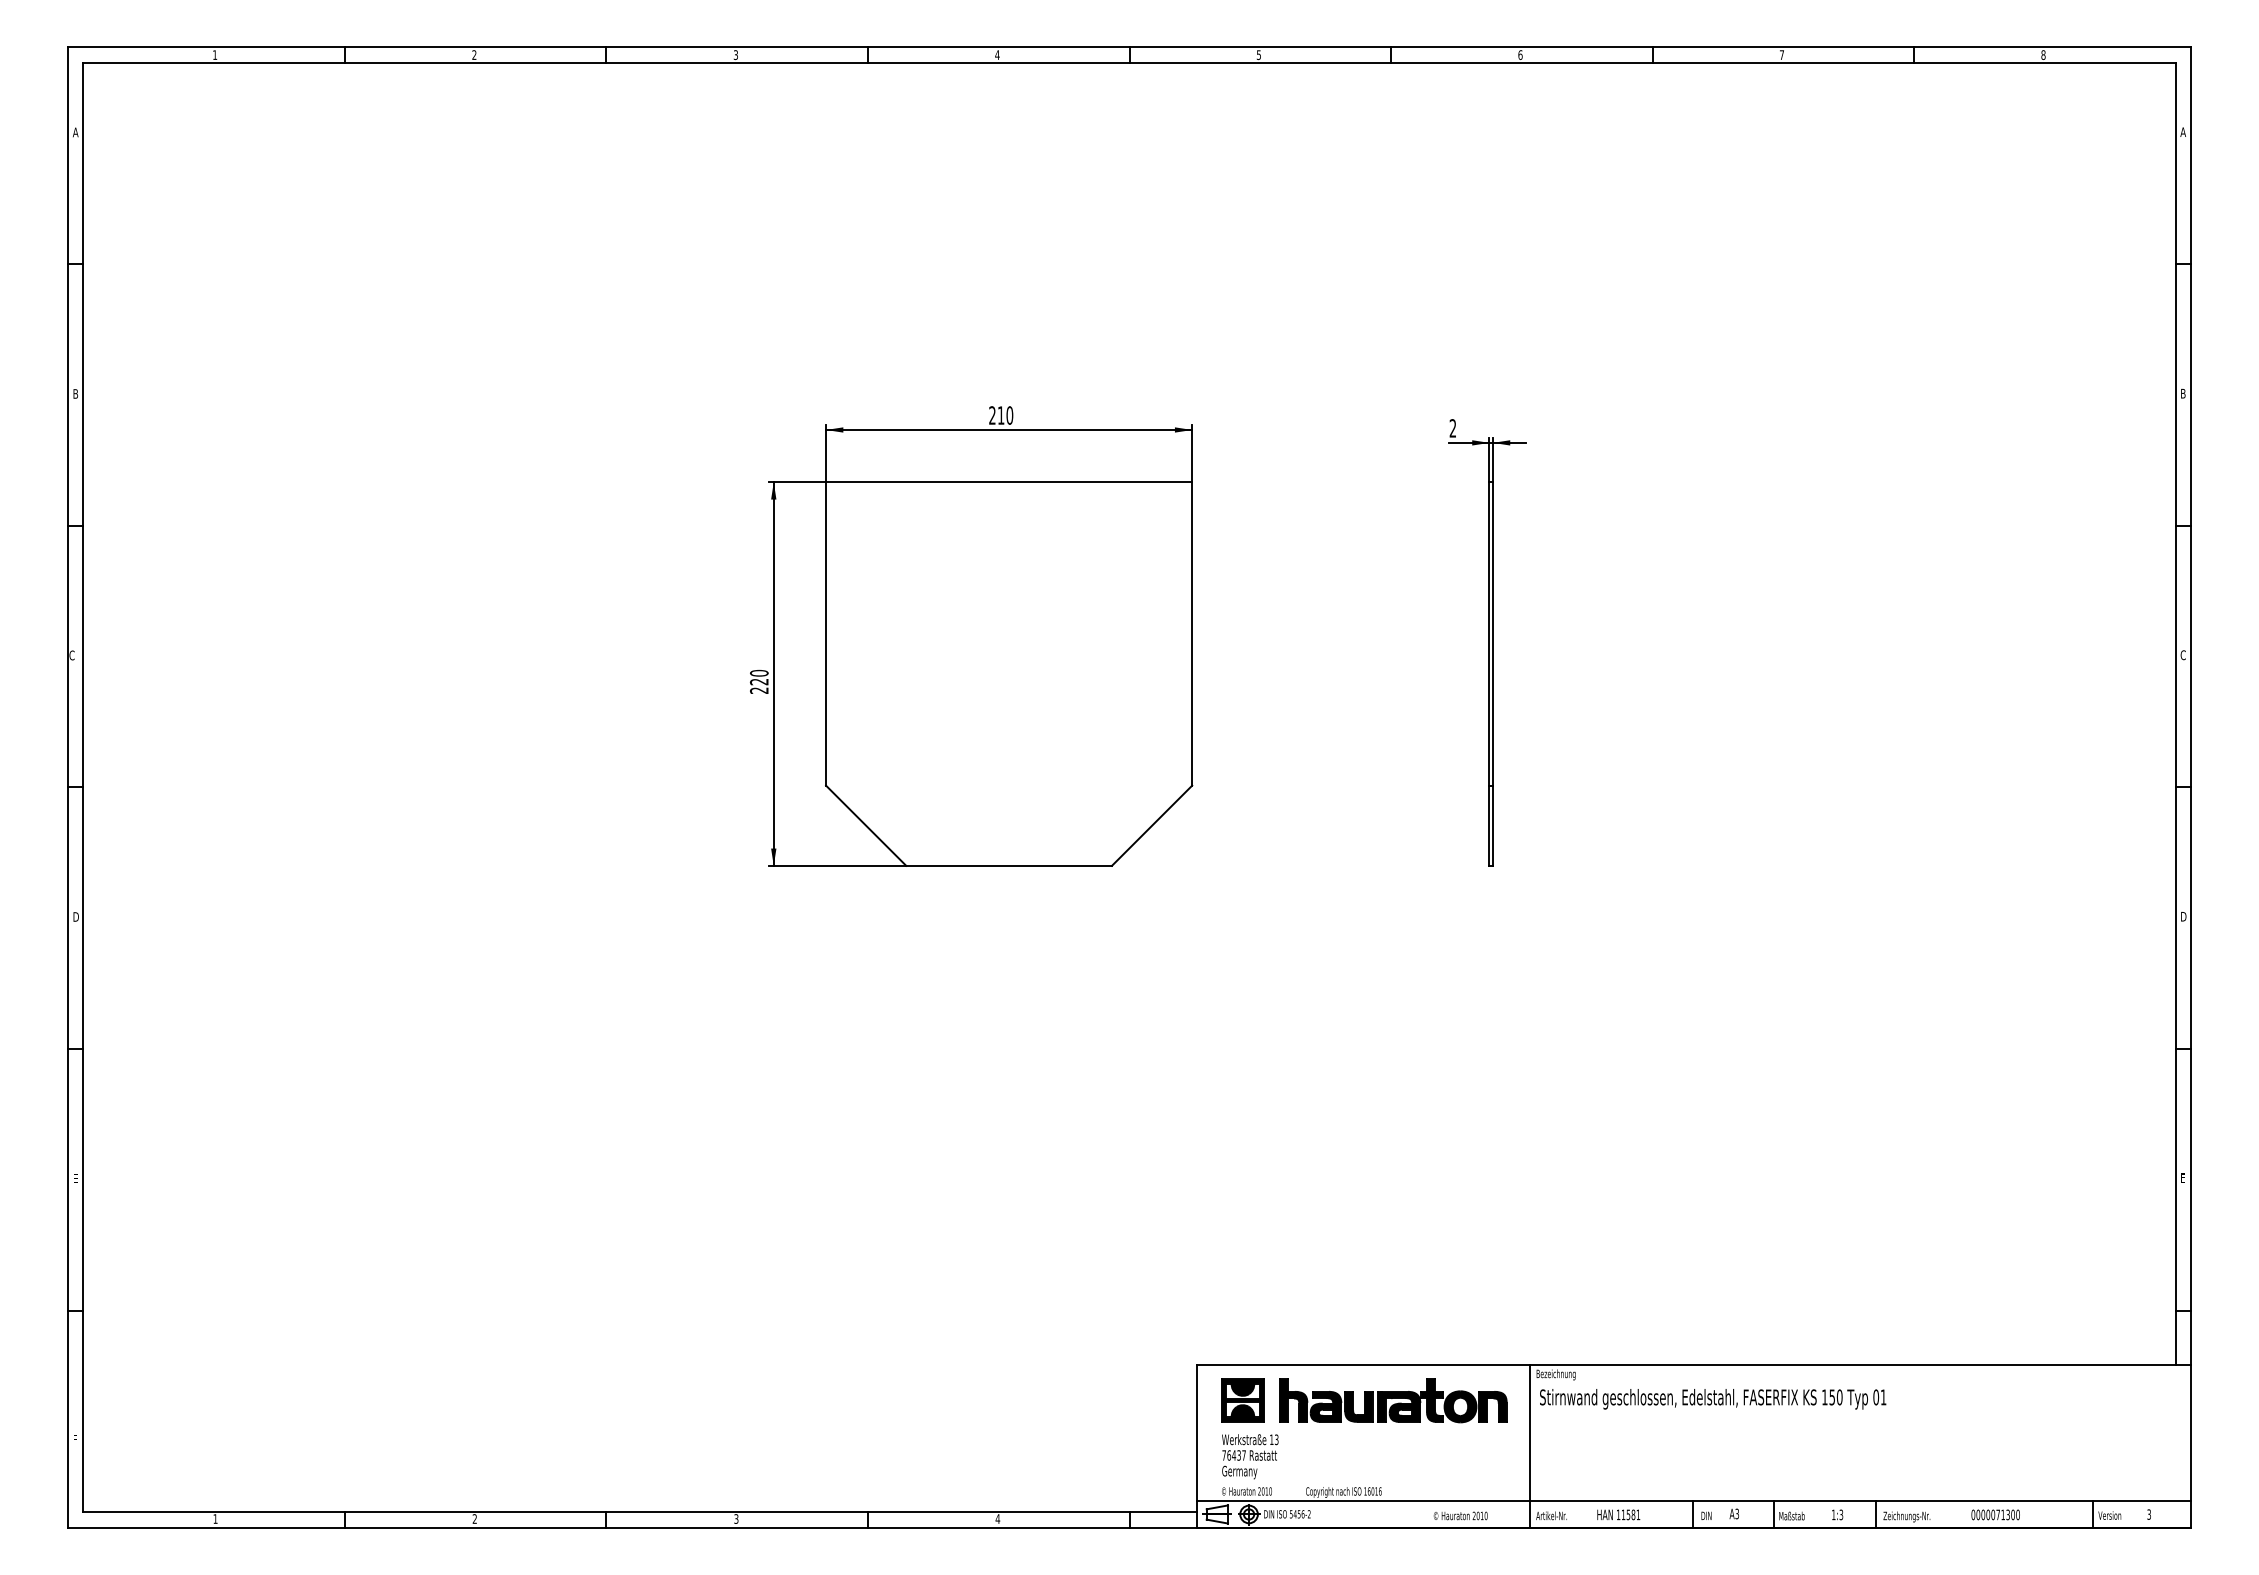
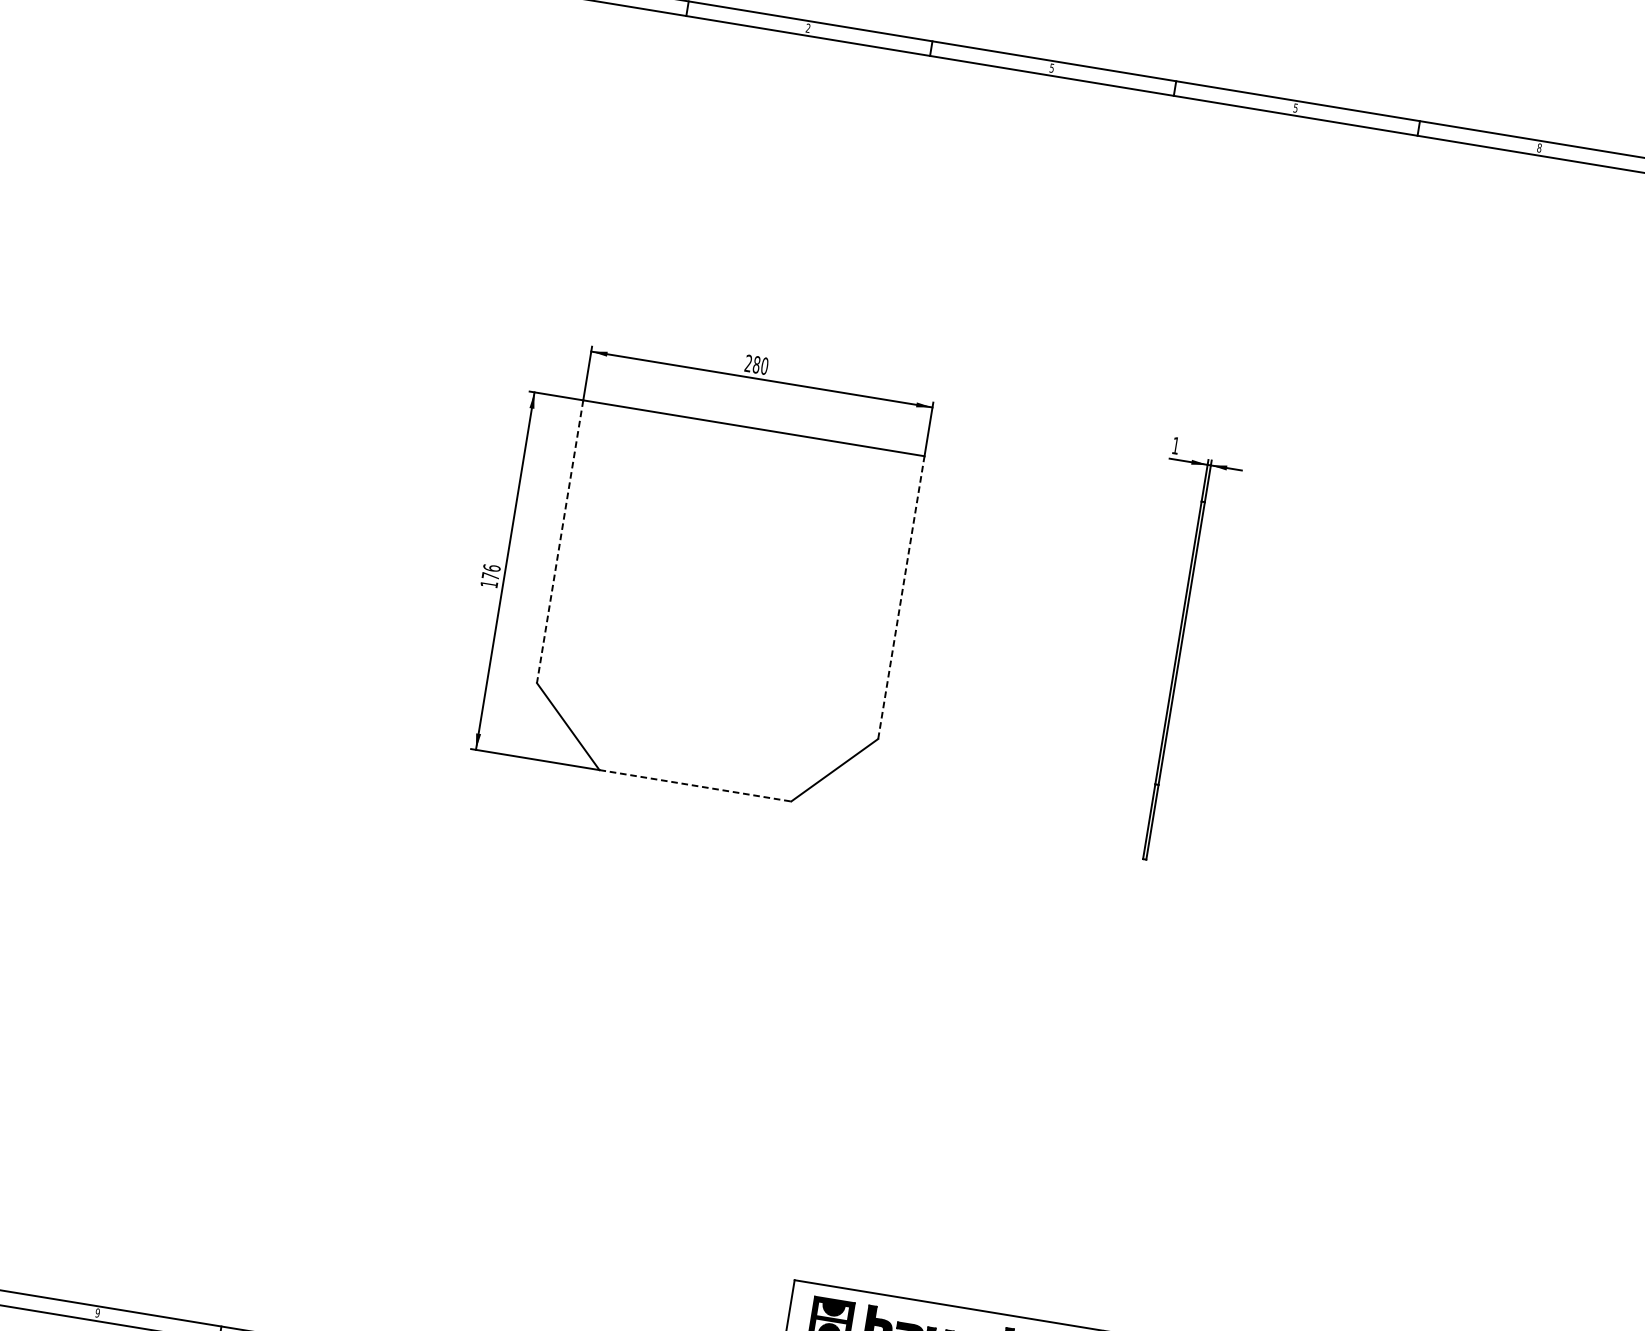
text: (997, 54) -> (808, 27), 4 -> 2
text: (1520, 54) -> (1295, 107), 6 -> 5
text: (1781, 54) -> (1539, 147), 7 -> 8
text: (1000, 415) -> (756, 364), 210 -> 280
text: (1452, 428) -> (1175, 445), 2 -> 1
line: (826, 633) -> (560, 541), solid -> dashed
line: (1192, 633) -> (901, 597), solid -> dashed
text: (758, 681) -> (489, 575), 220 -> 176
line: (1009, 865) -> (695, 785), solid -> dashed
text: (474, 1518) -> (97, 1312), 2 -> 9

